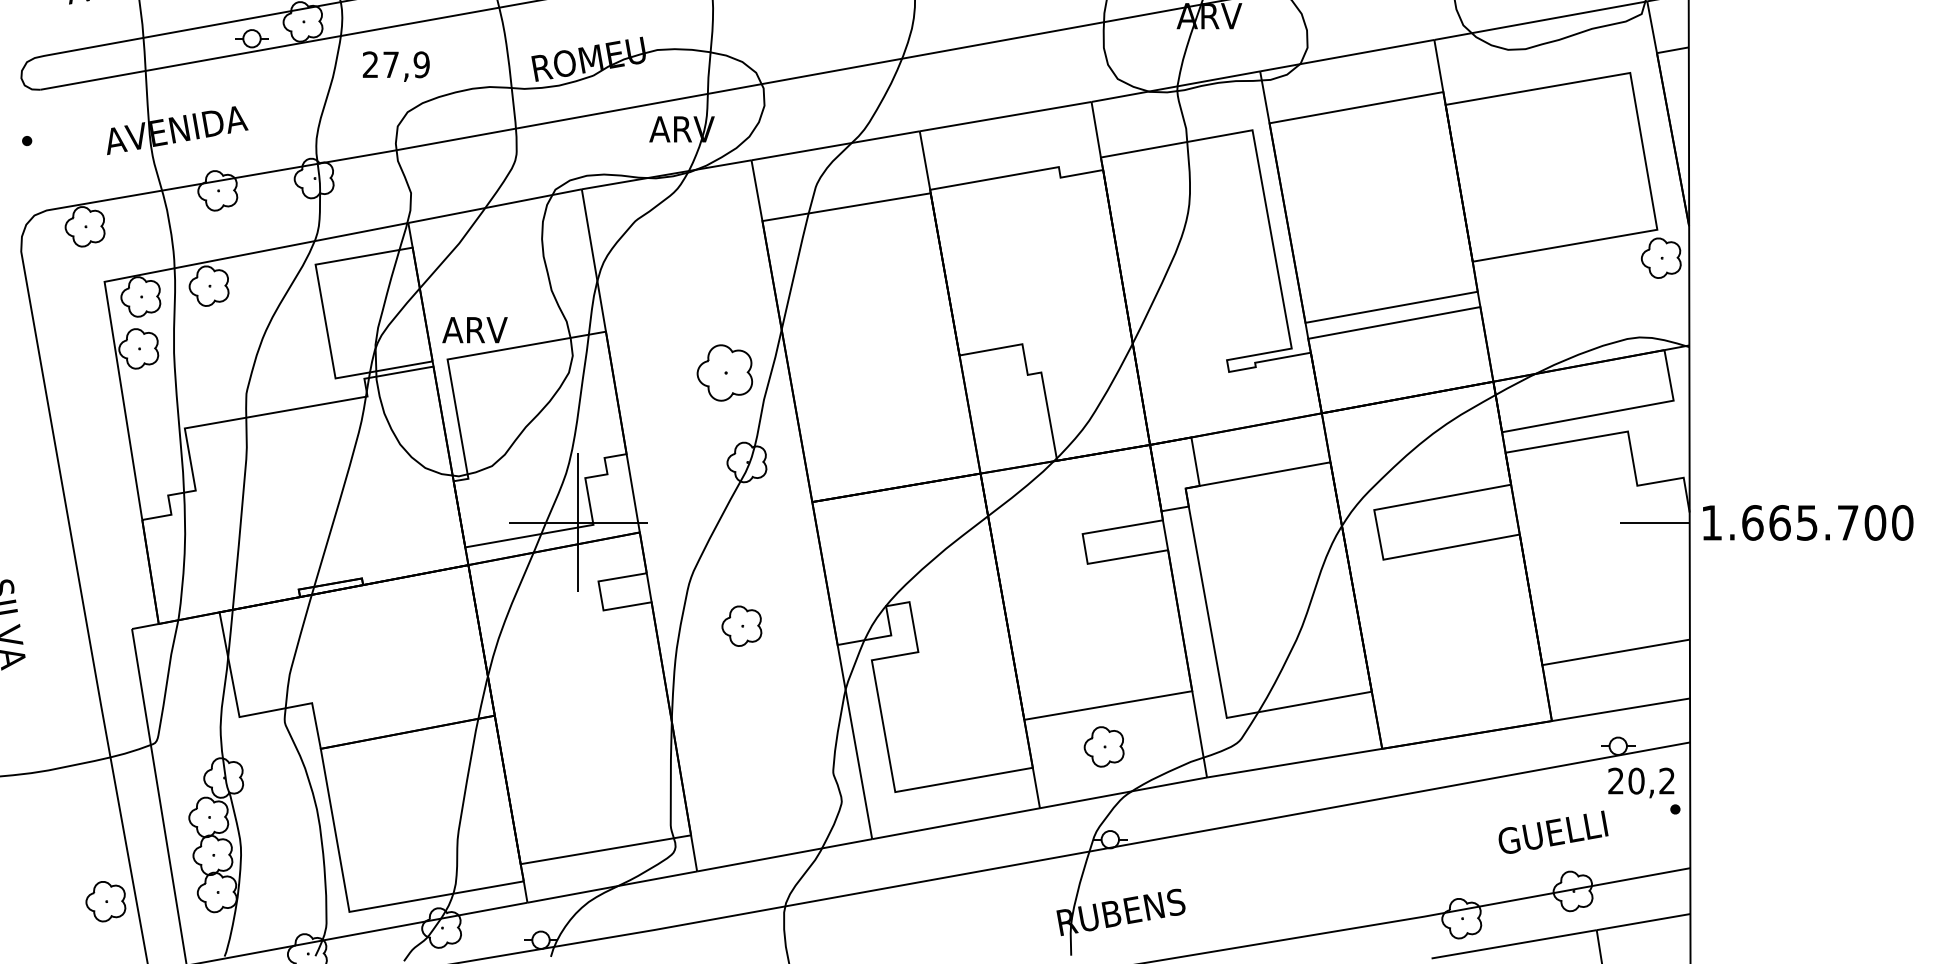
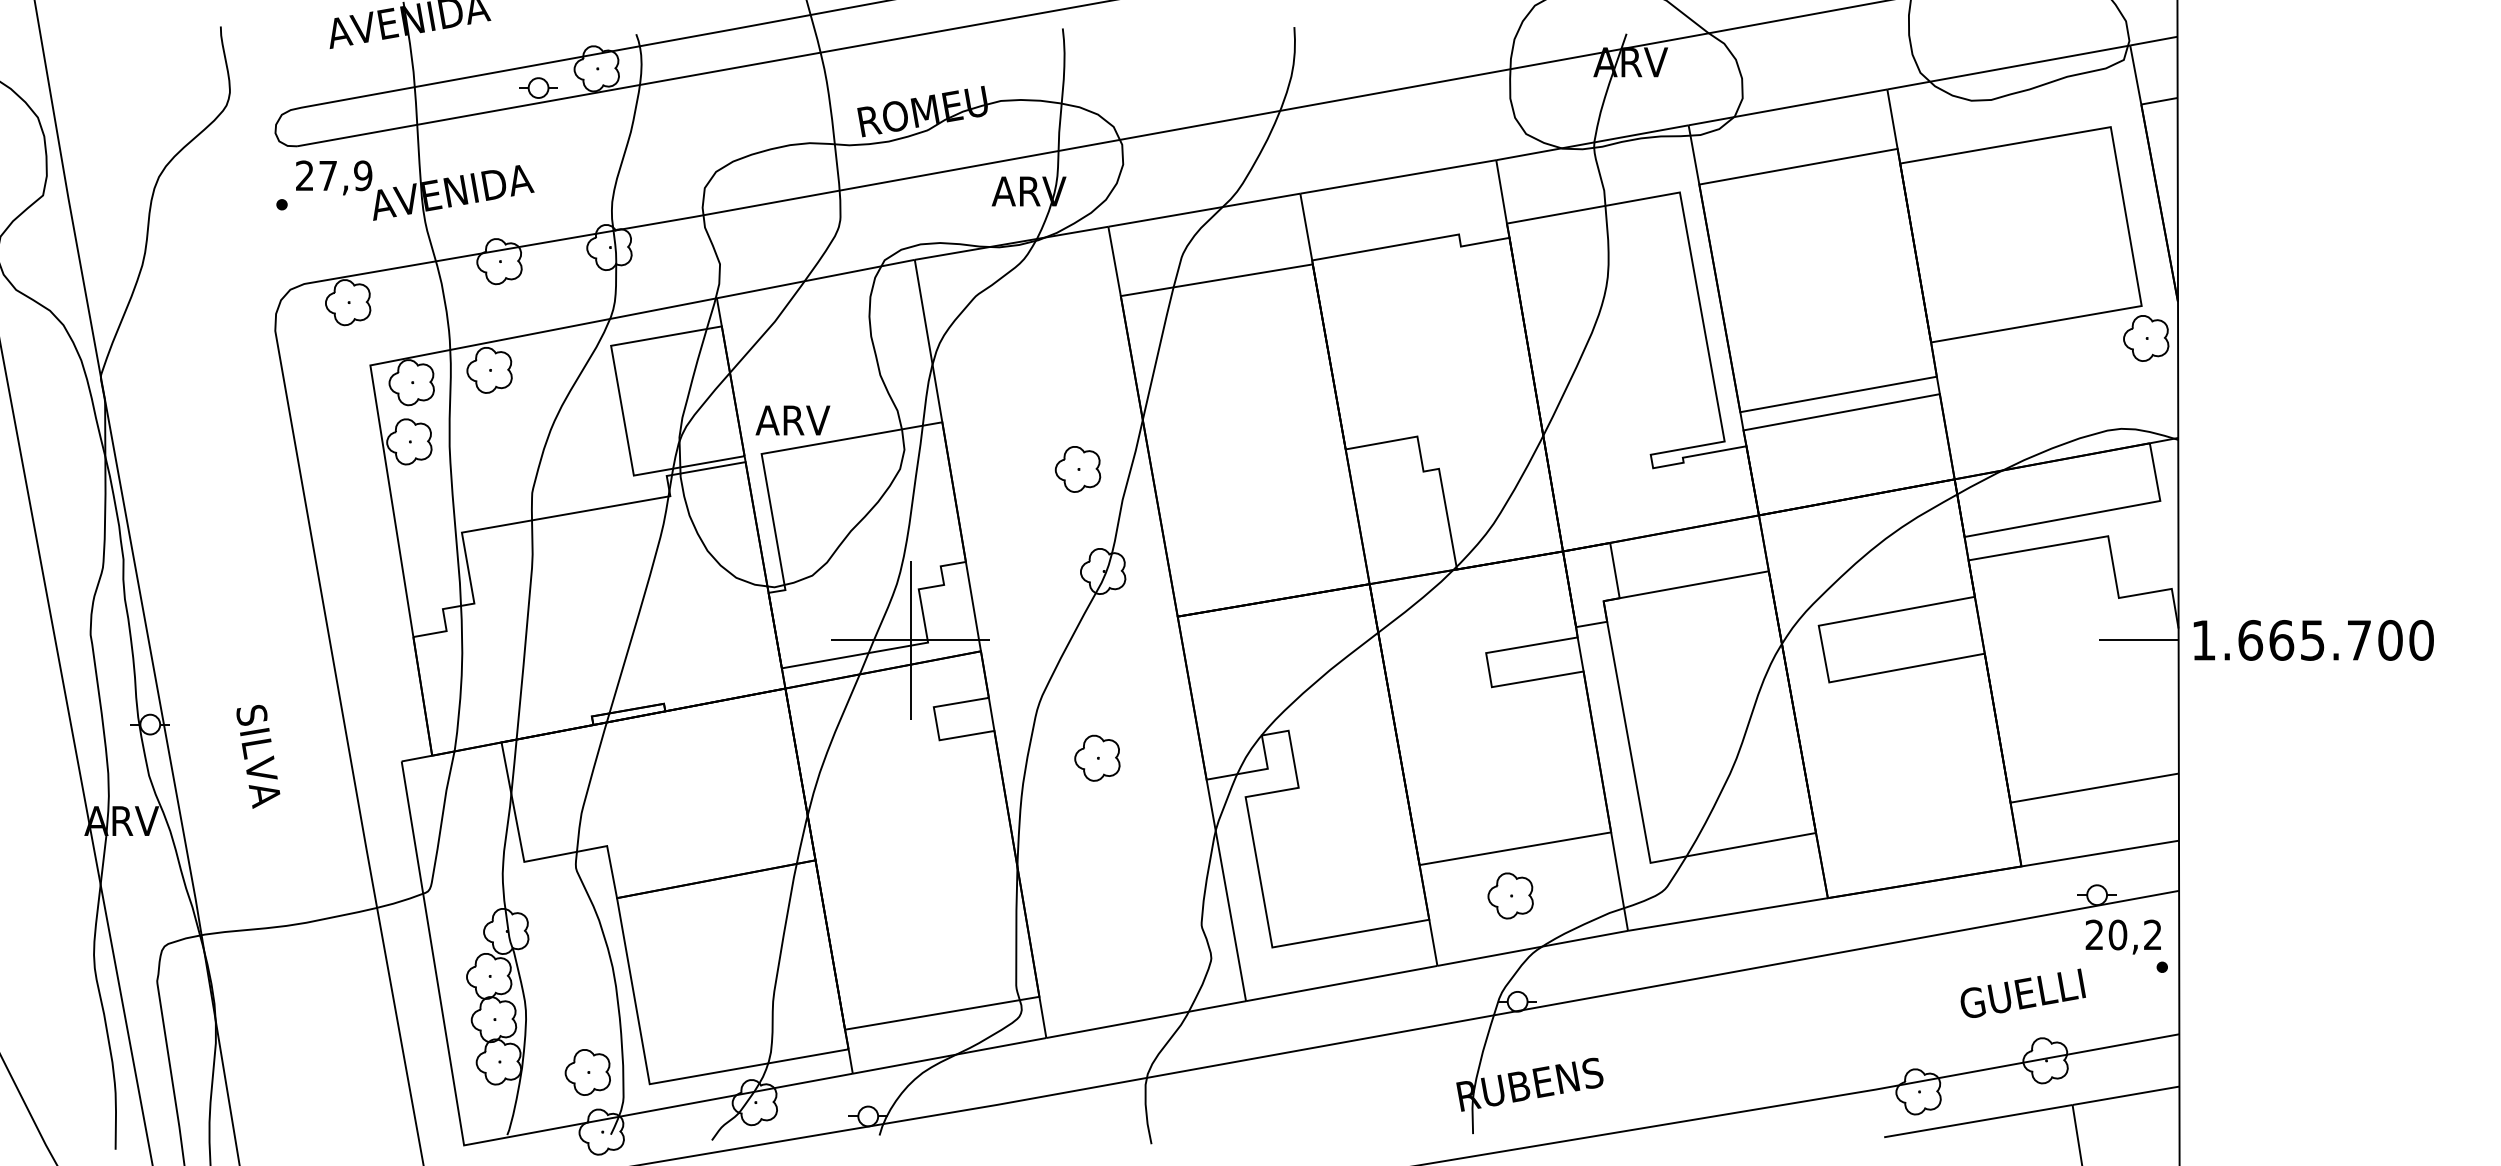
text: (396, 66) -> (334, 177), moved
part: (724, 373) -> (1077, 469), size x0.71
part: (105, 901) -> (587, 1072), moved

